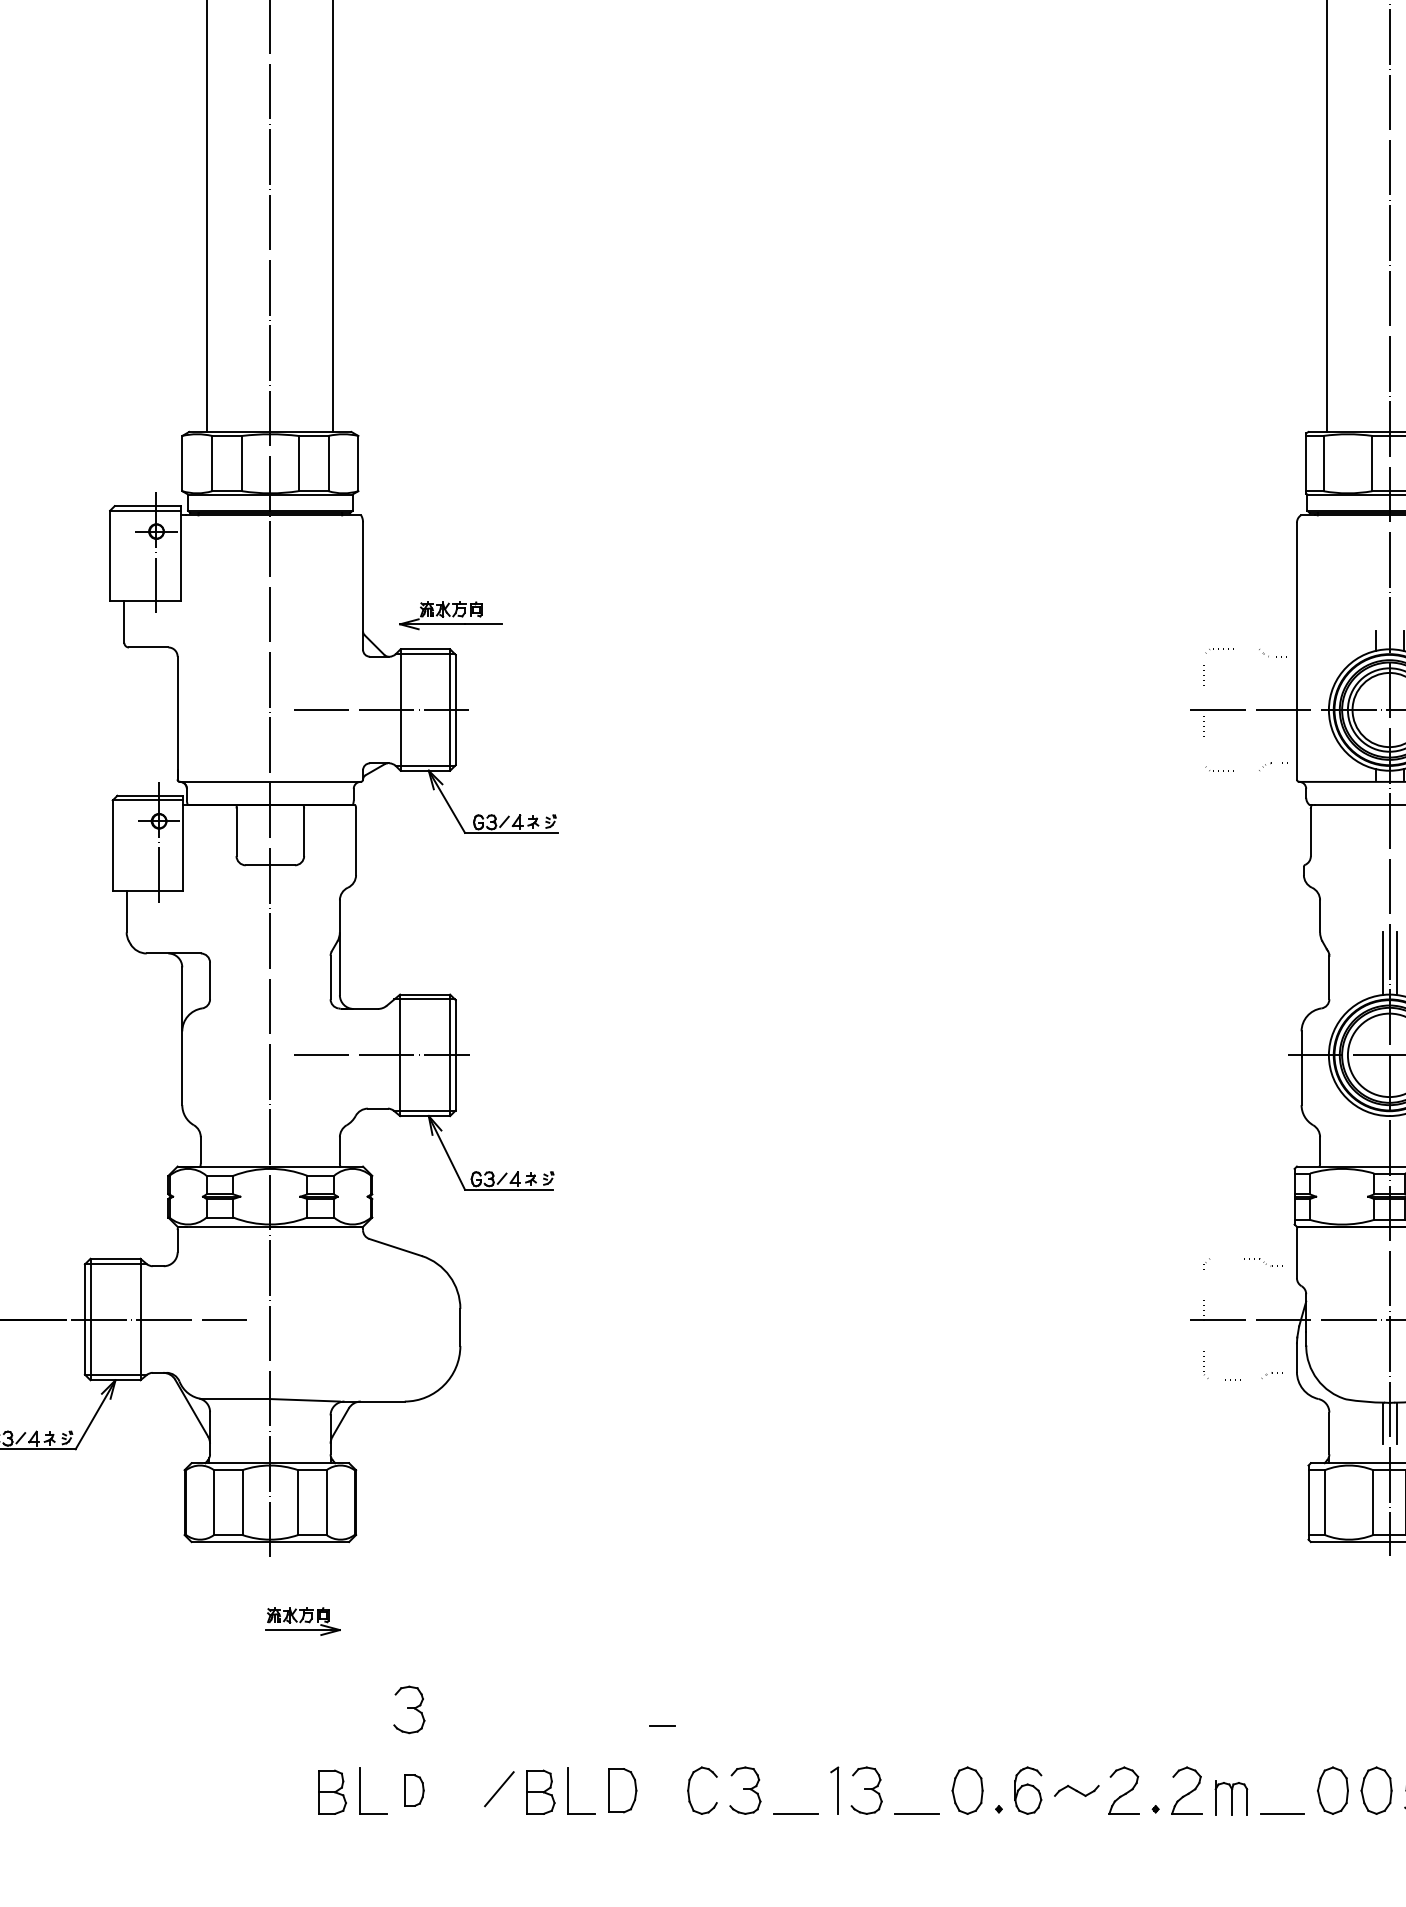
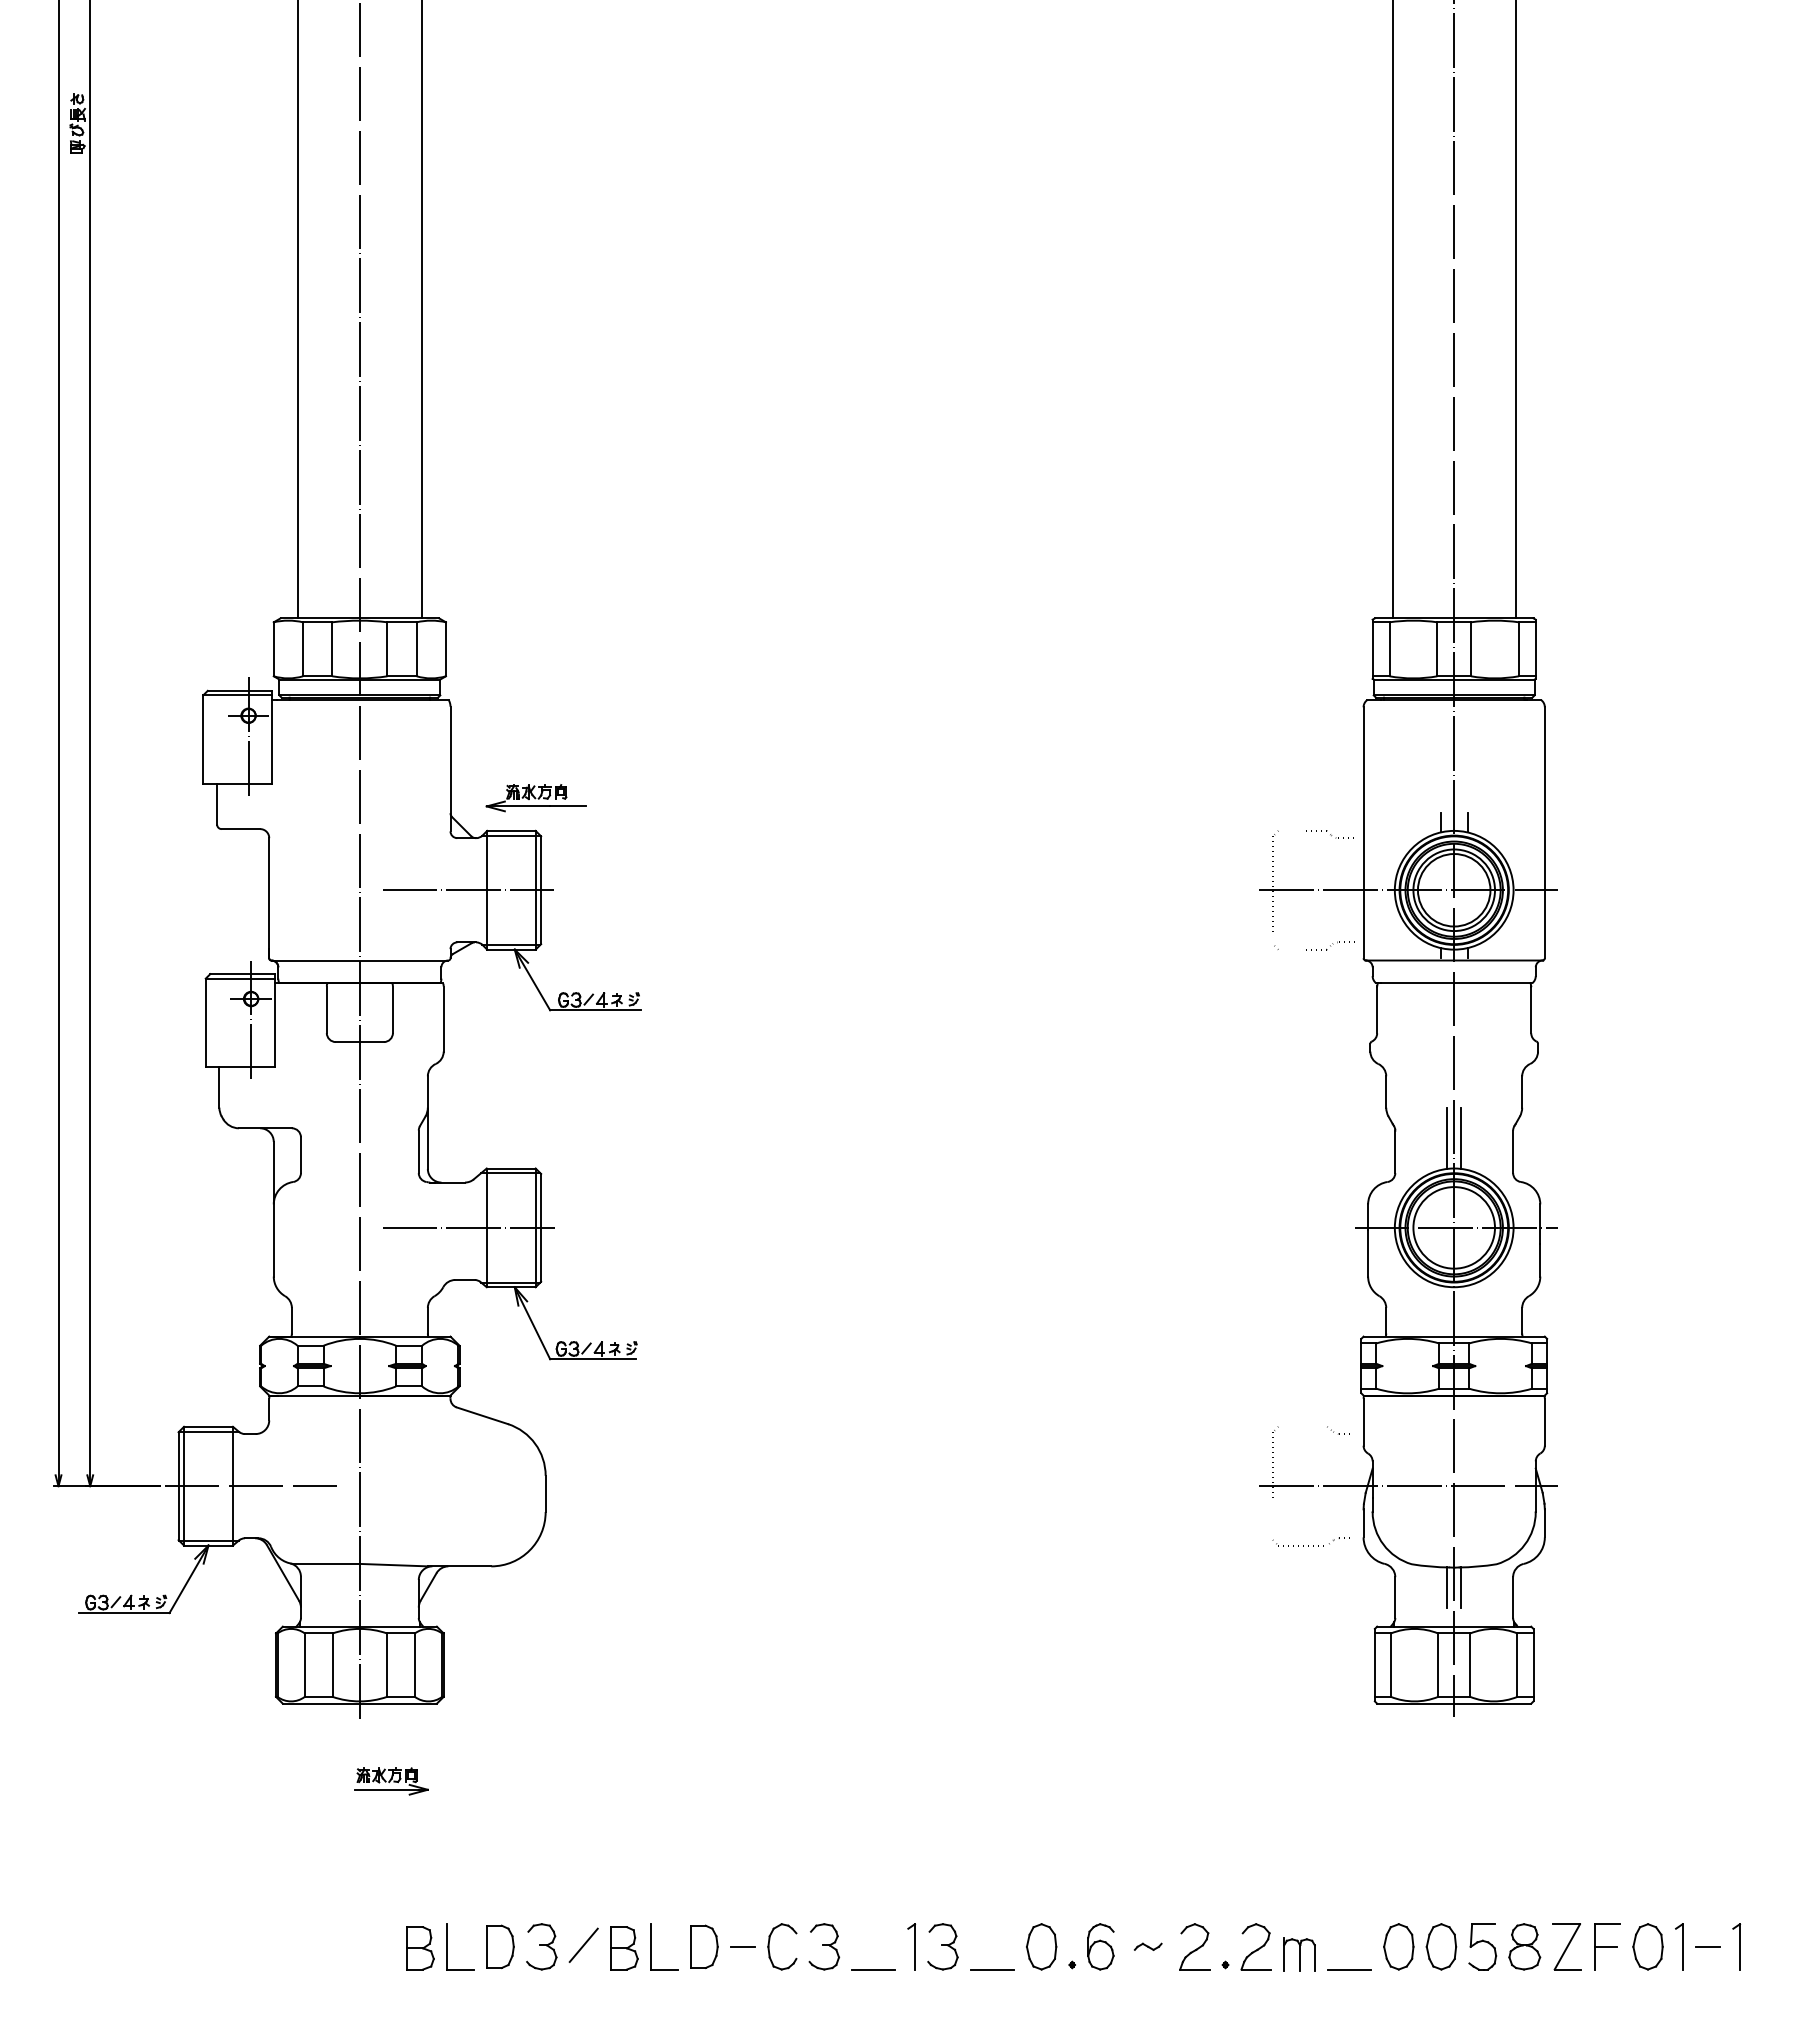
part: (409, 1709) -> (541, 1946), moved
line: (661, 1725) -> (742, 1946), moved
part: (414, 1790) -> (500, 1946), size x1.43
part: (1075, 1790) -> (1147, 1946), size x0.62

